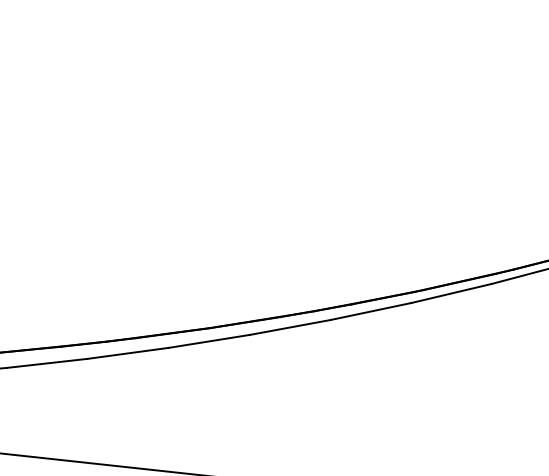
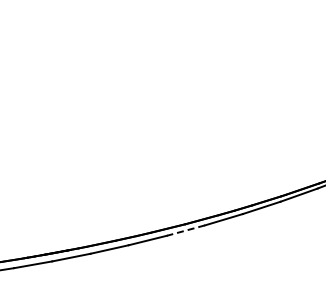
line: (210, 341) -> (186, 230), solid -> dashed

